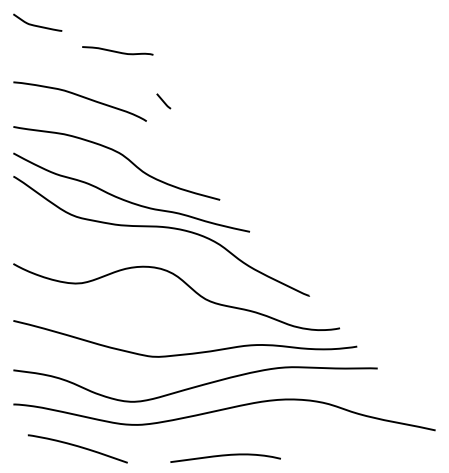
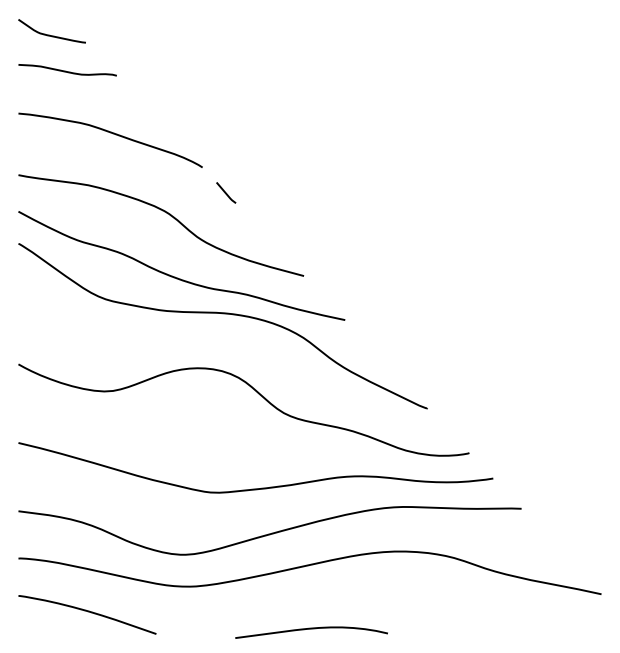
curve: (117, 51) -> (67, 71), moved
line: (164, 101) -> (226, 192), moved
curve: (78, 447) -> (88, 612), moved

